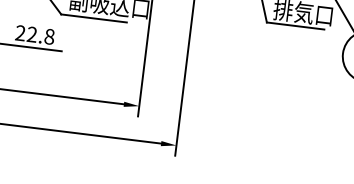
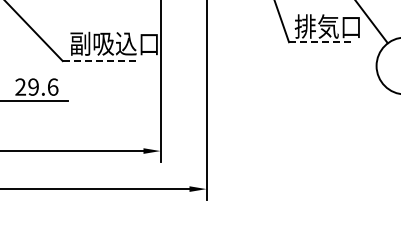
line: (94, 18) -> (99, 61), solid -> dashed
line: (295, 26) -> (320, 42), solid -> dashed
text: (41, 35) -> (43, 86), 22.8 -> 29.6

